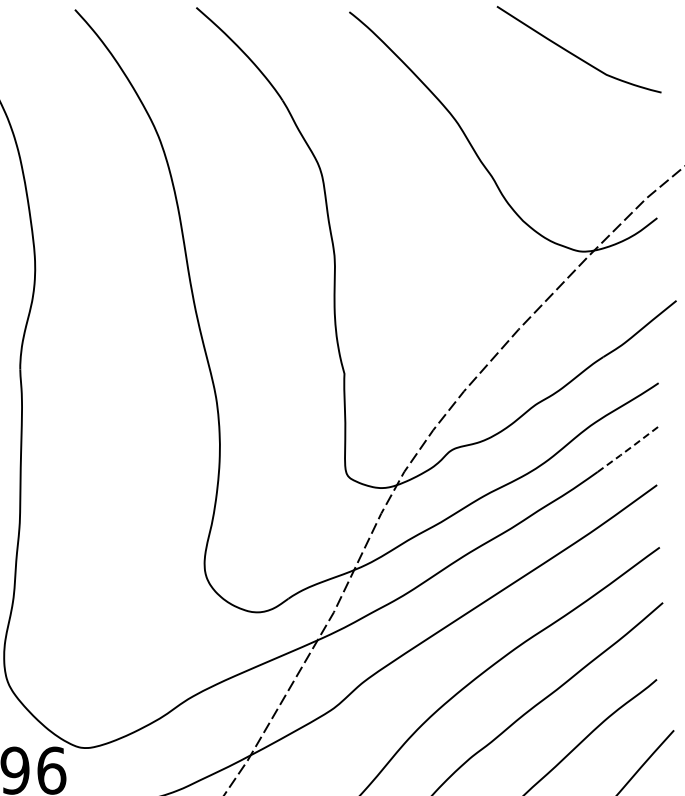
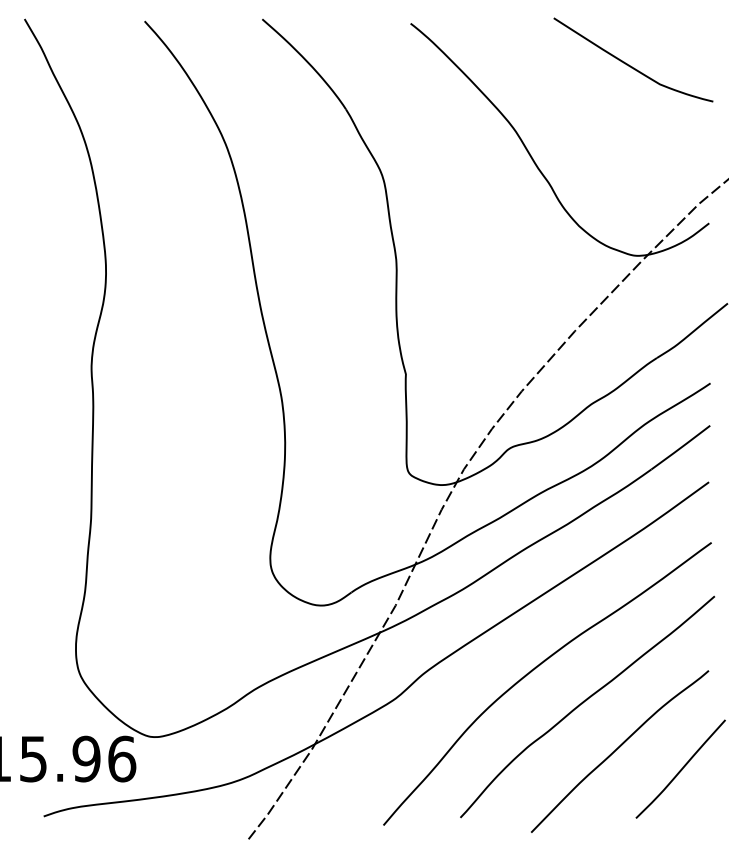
line: (628, 449) -> (681, 447), dashed -> solid

